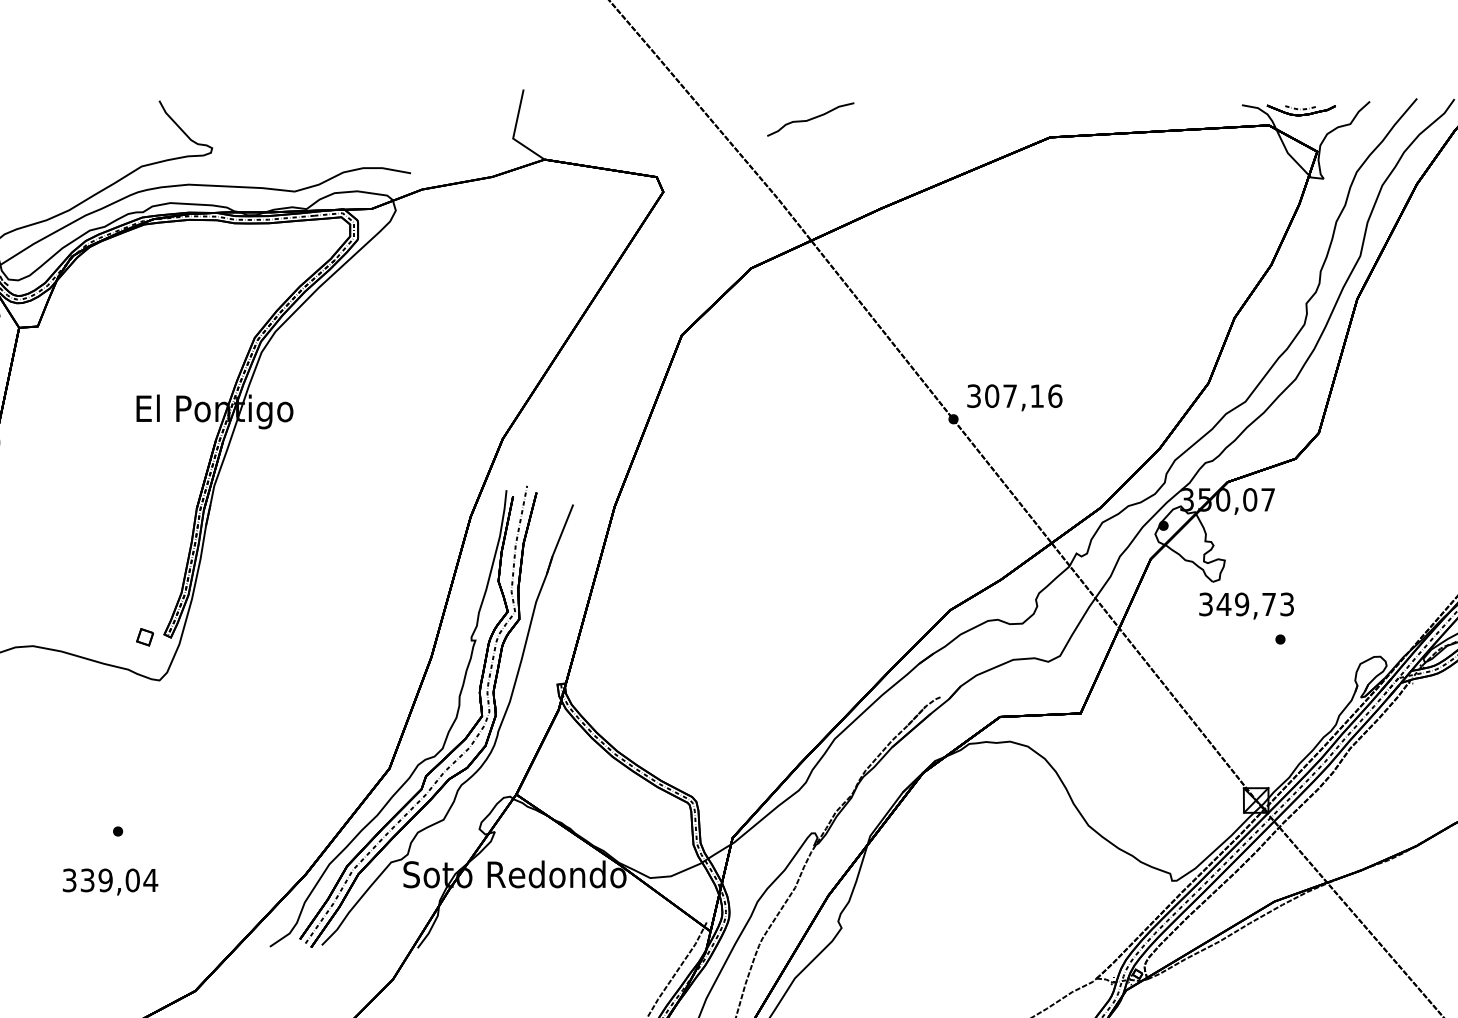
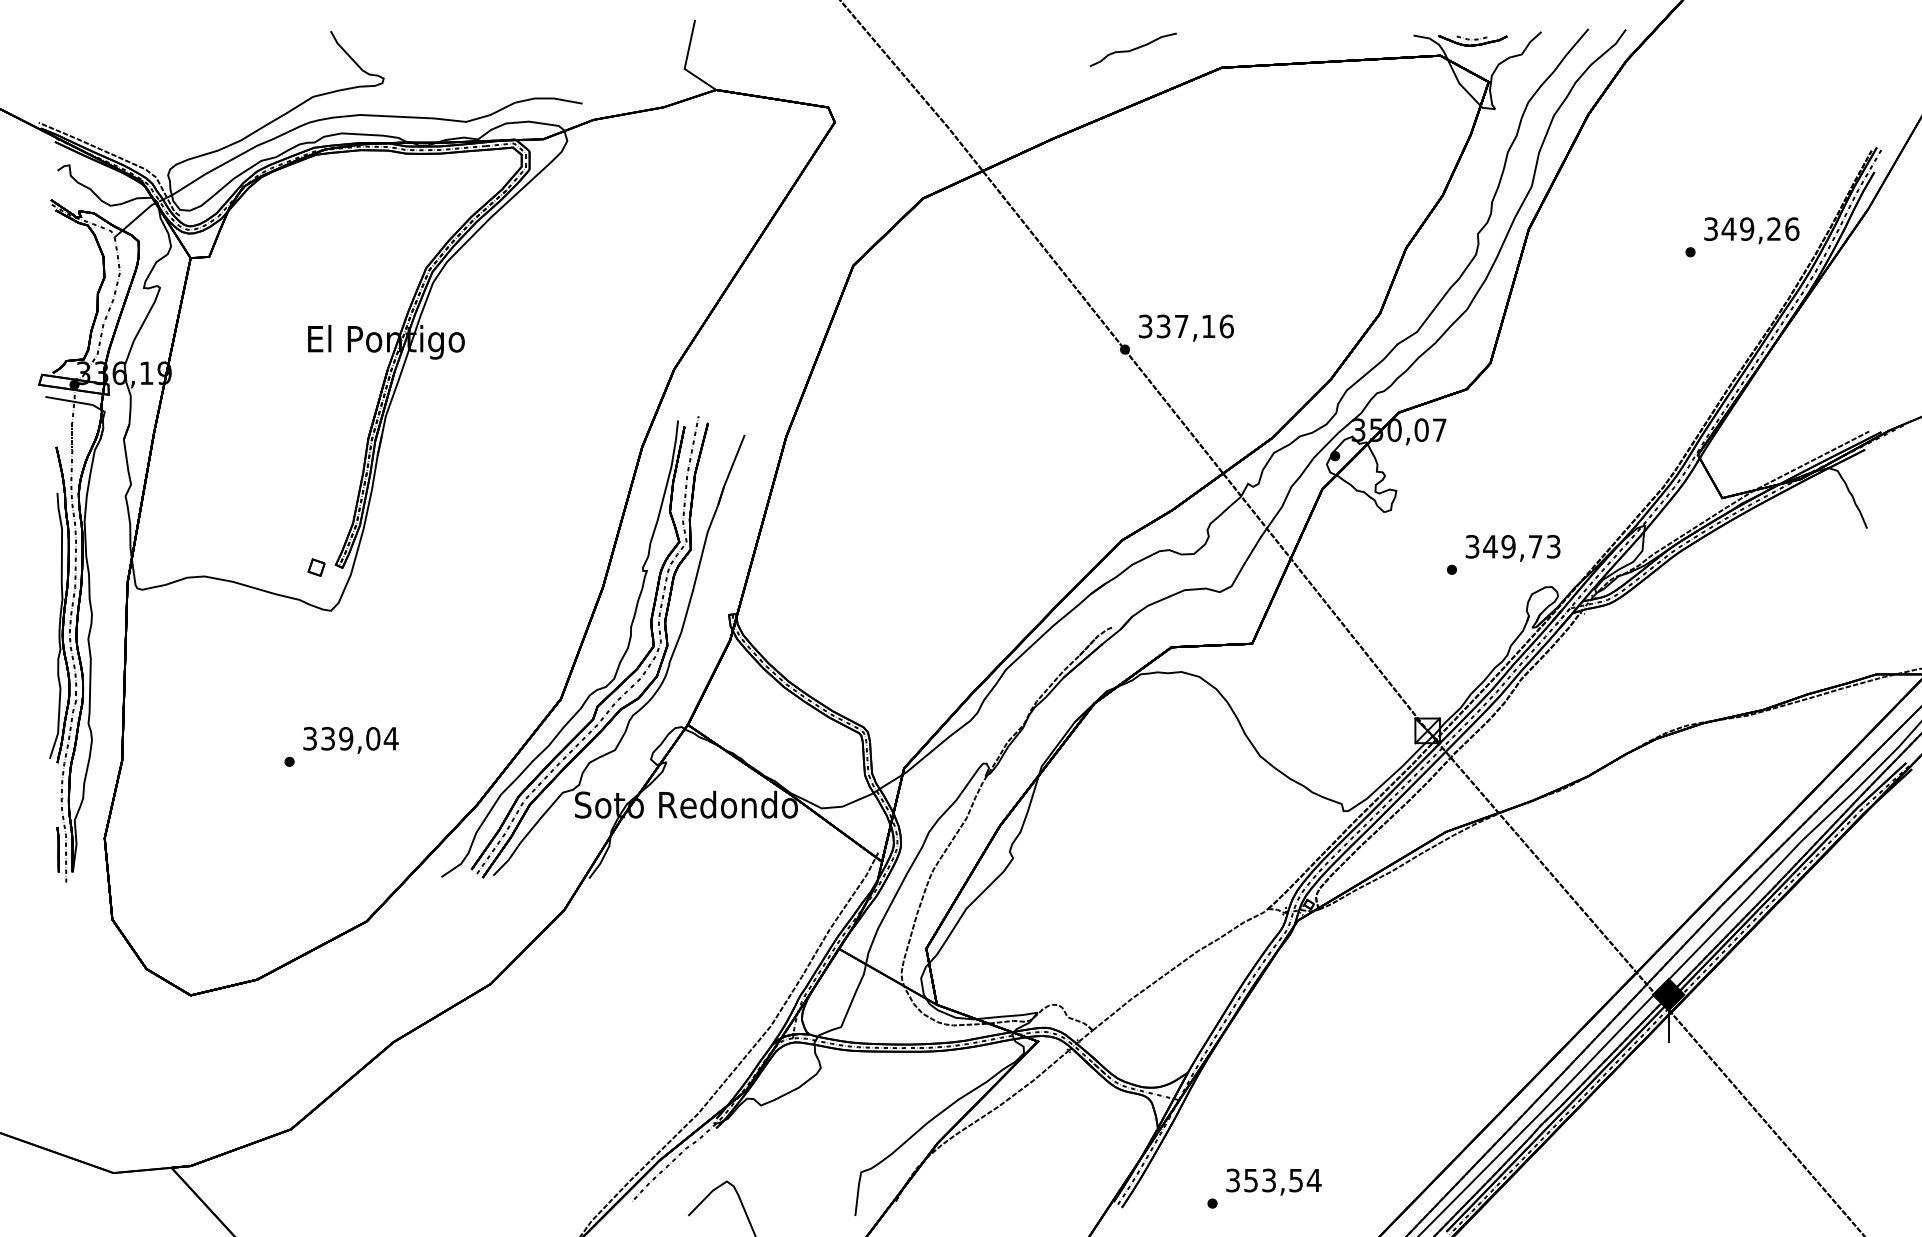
curve: (810, 119) -> (1132, 49), moved
text: (992, 396) -> (1163, 326), 307,16 -> 337,16
text: (1246, 606) -> (1512, 548), moved
text: (110, 882) -> (350, 740), moved

